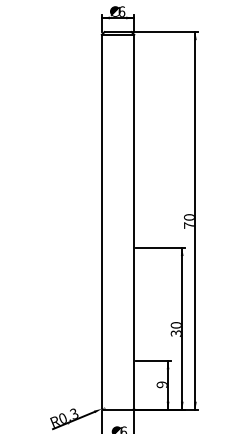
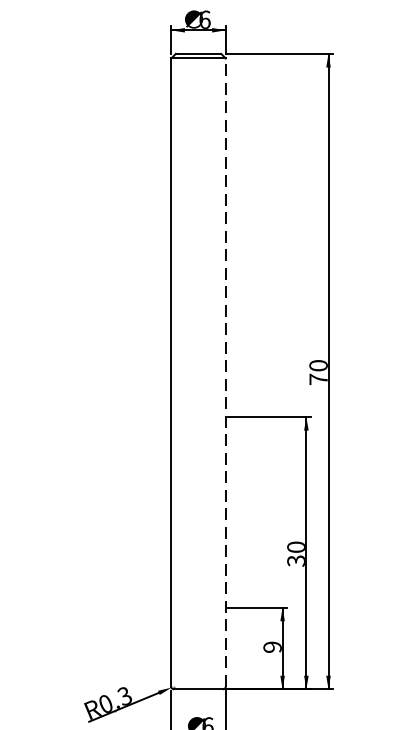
line: (134, 221) -> (226, 372), solid -> dashed

